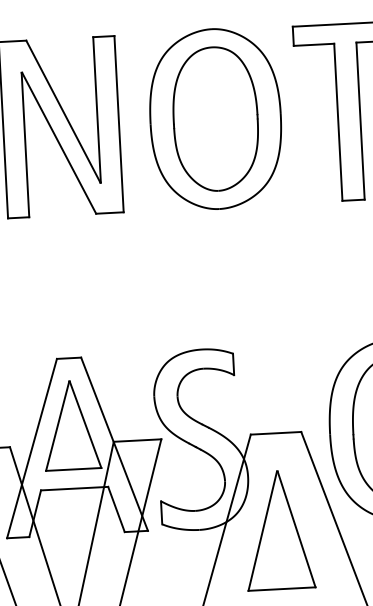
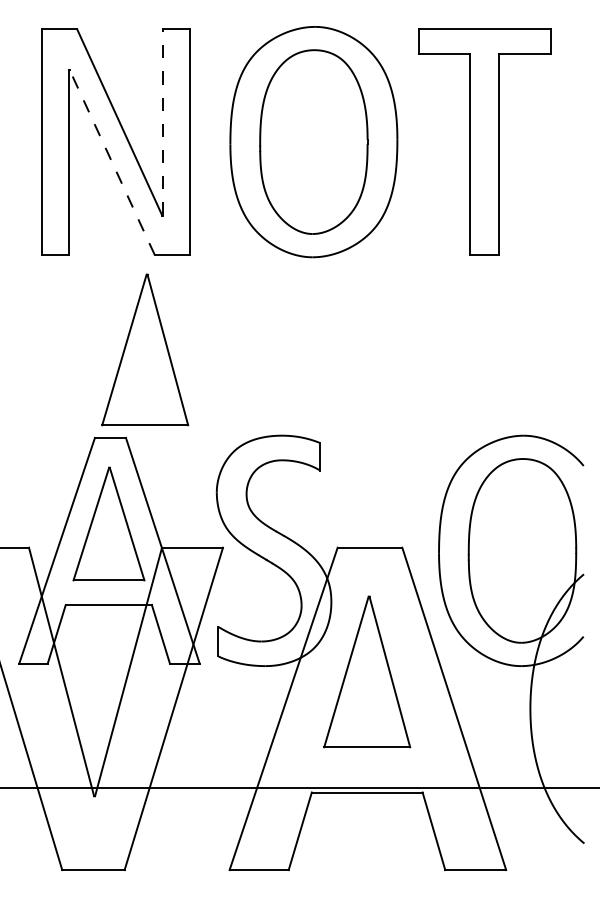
line: (96, 109) -> (162, 121), solid -> dashed
line: (59, 143) -> (112, 162), solid -> dashed
part: (92, 287) -> (145, 349), added

